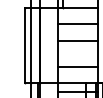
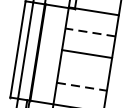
line: (77, 24) -> (89, 32), solid -> dashed
line: (77, 66) -> (81, 86), solid -> dashed

